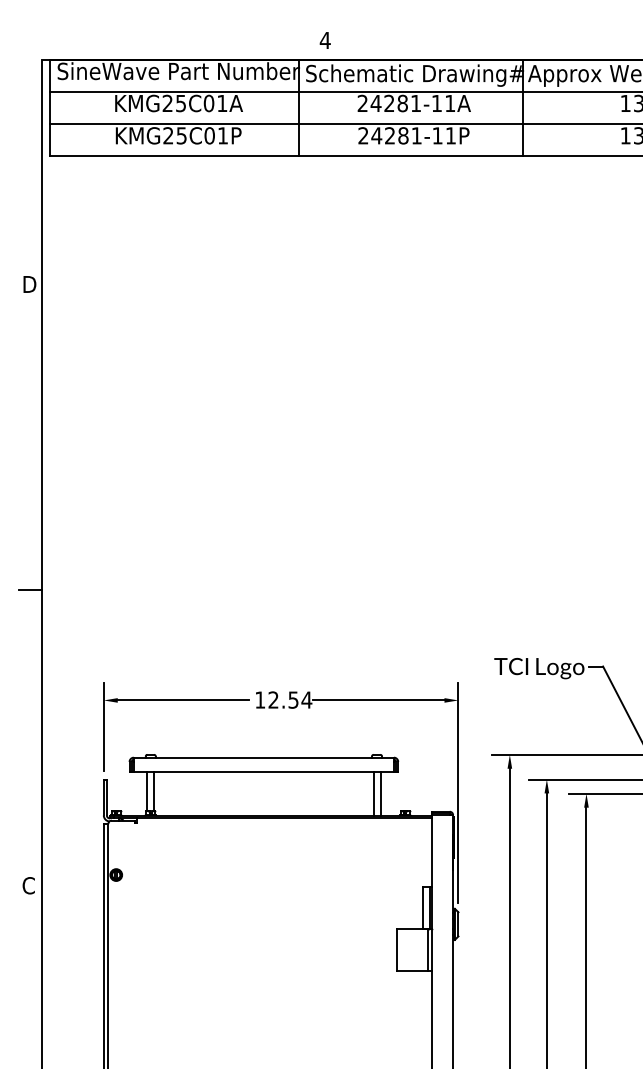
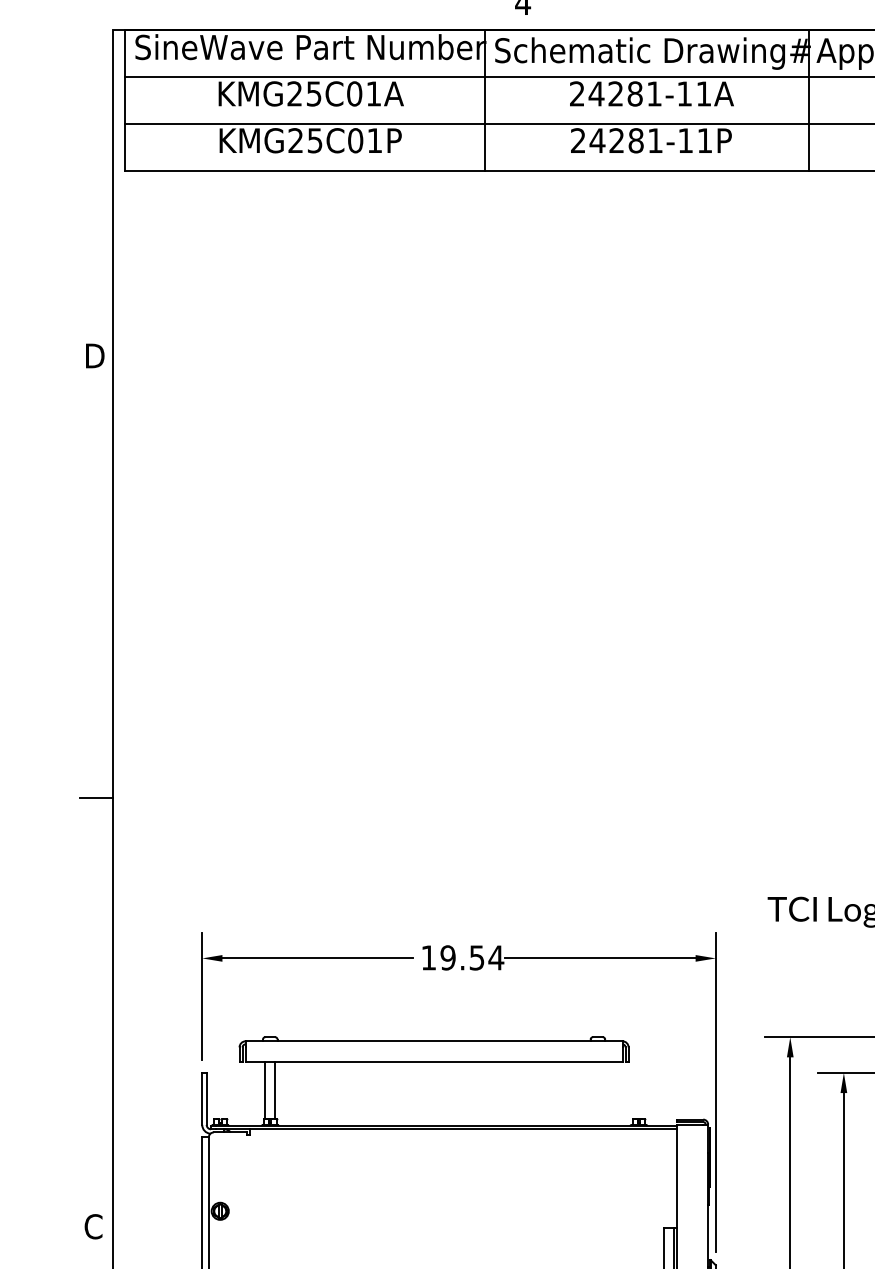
text: (273, 699) -> (447, 957), 12.54 -> 19.54
line: (373, 793) -> (592, 1093), removed
line: (380, 793) -> (602, 1093), removed

